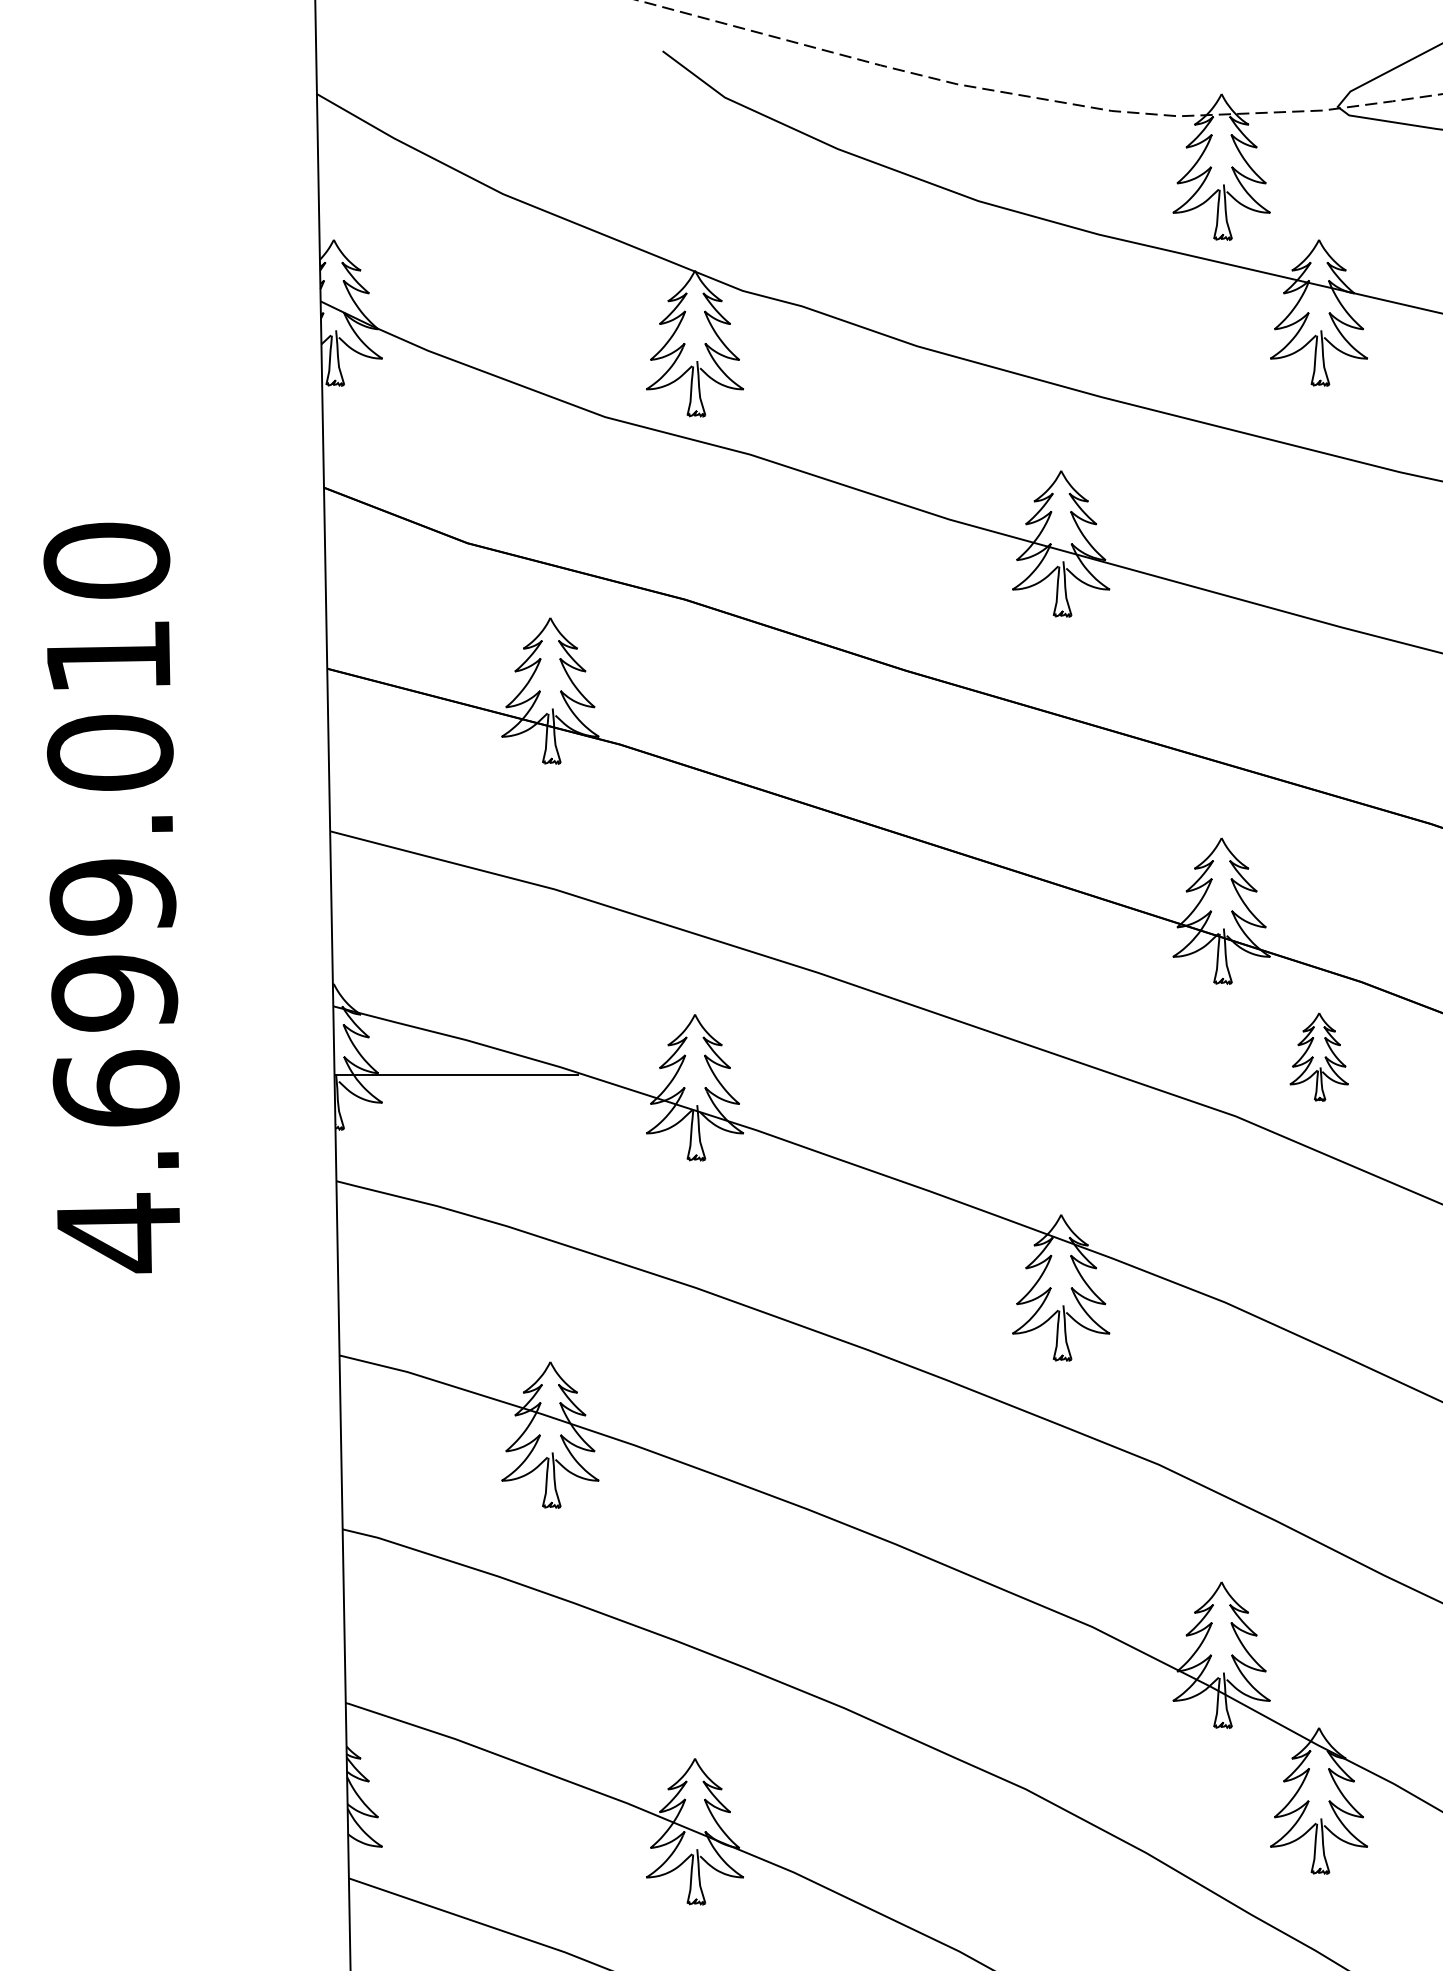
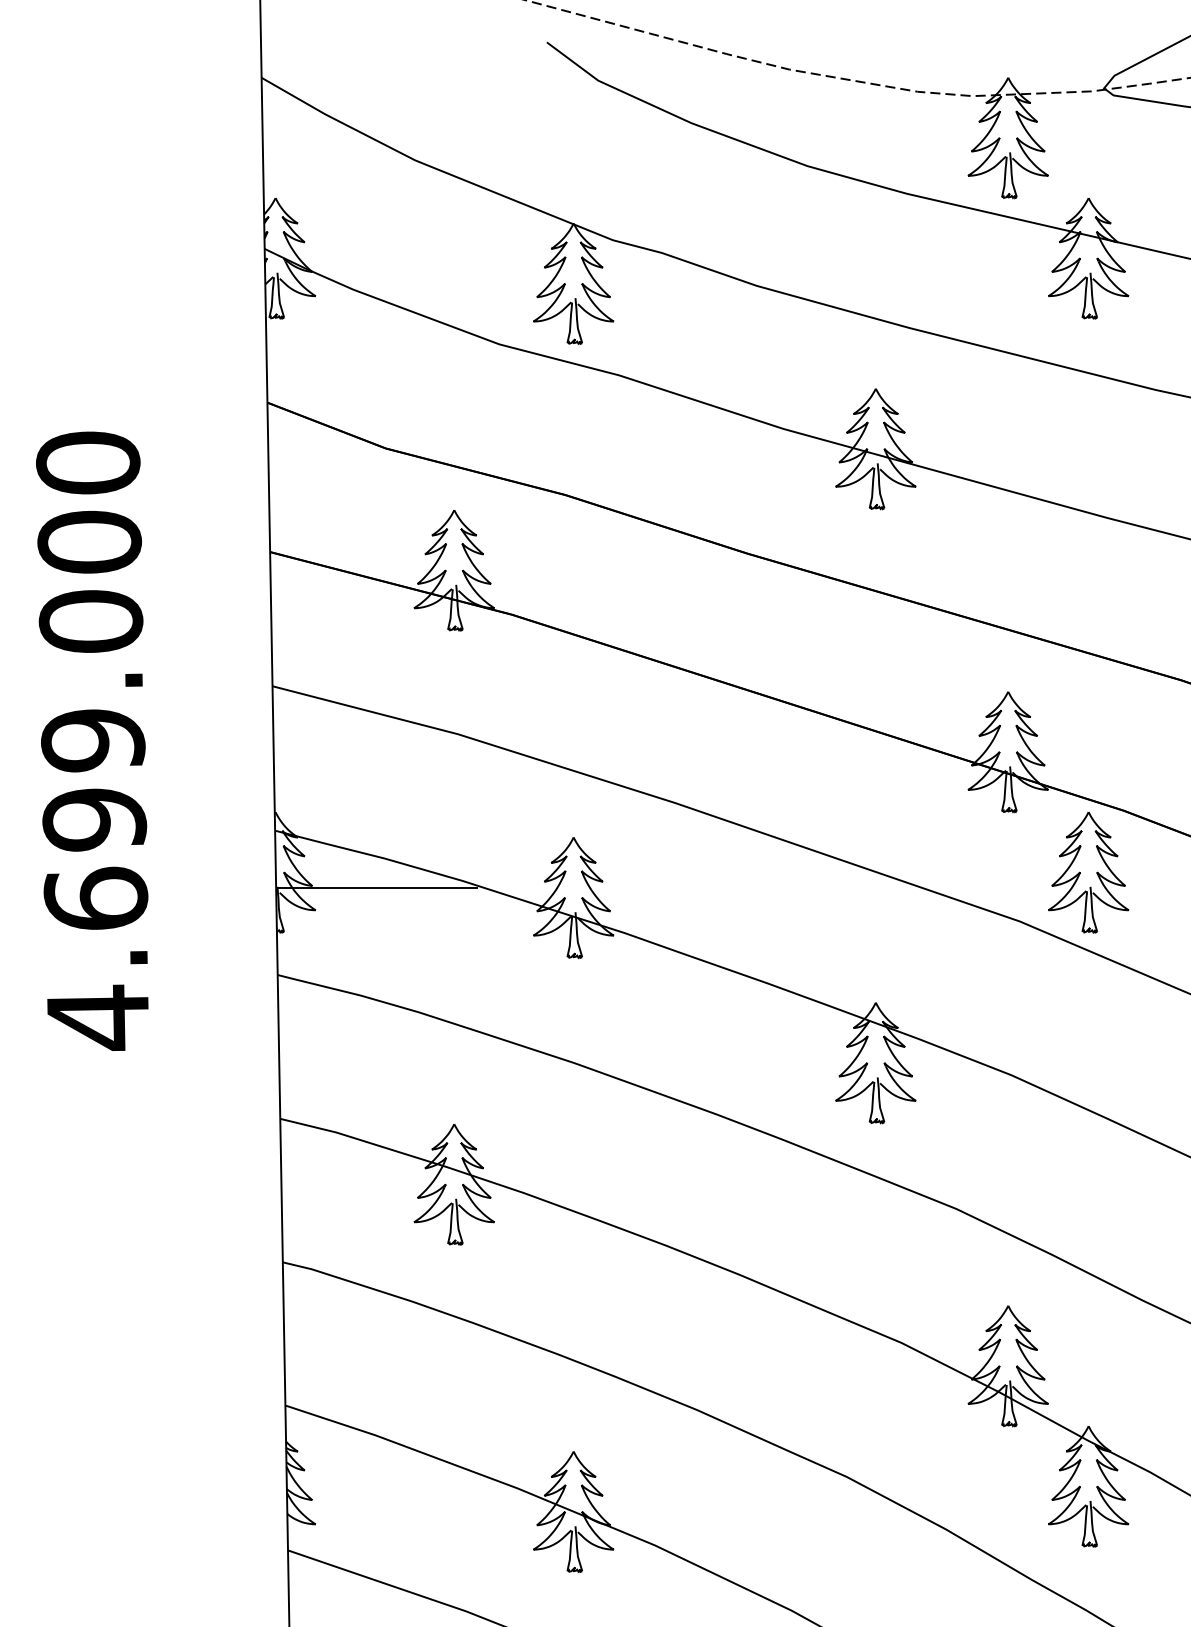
text: (108, 656) -> (89, 541), 4.699.010 -> 4.699.000
part: (1319, 1056) -> (1089, 872), size x1.67

